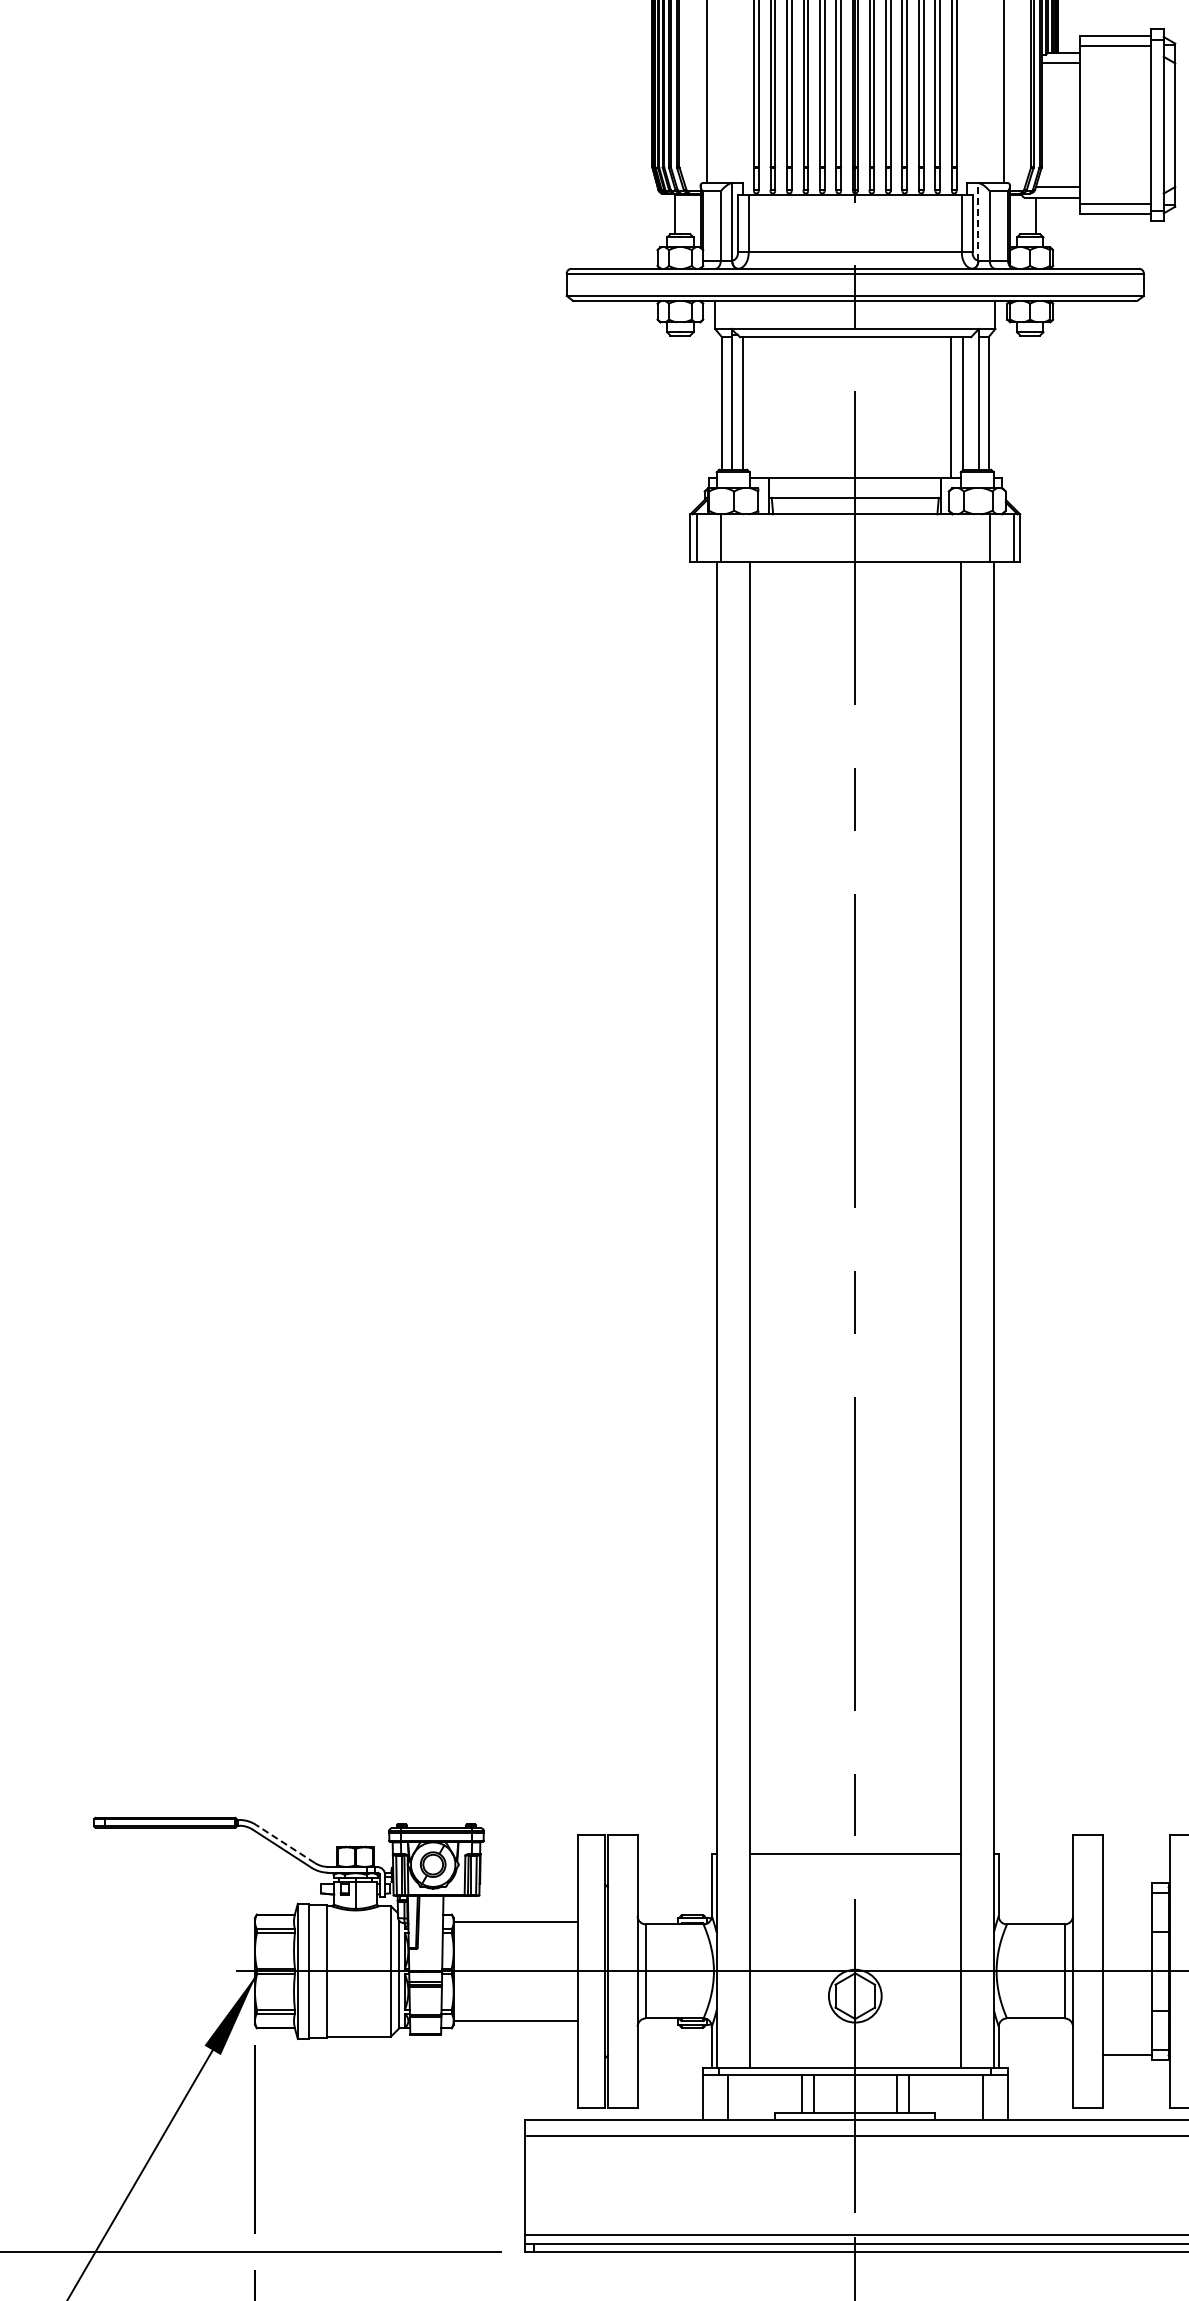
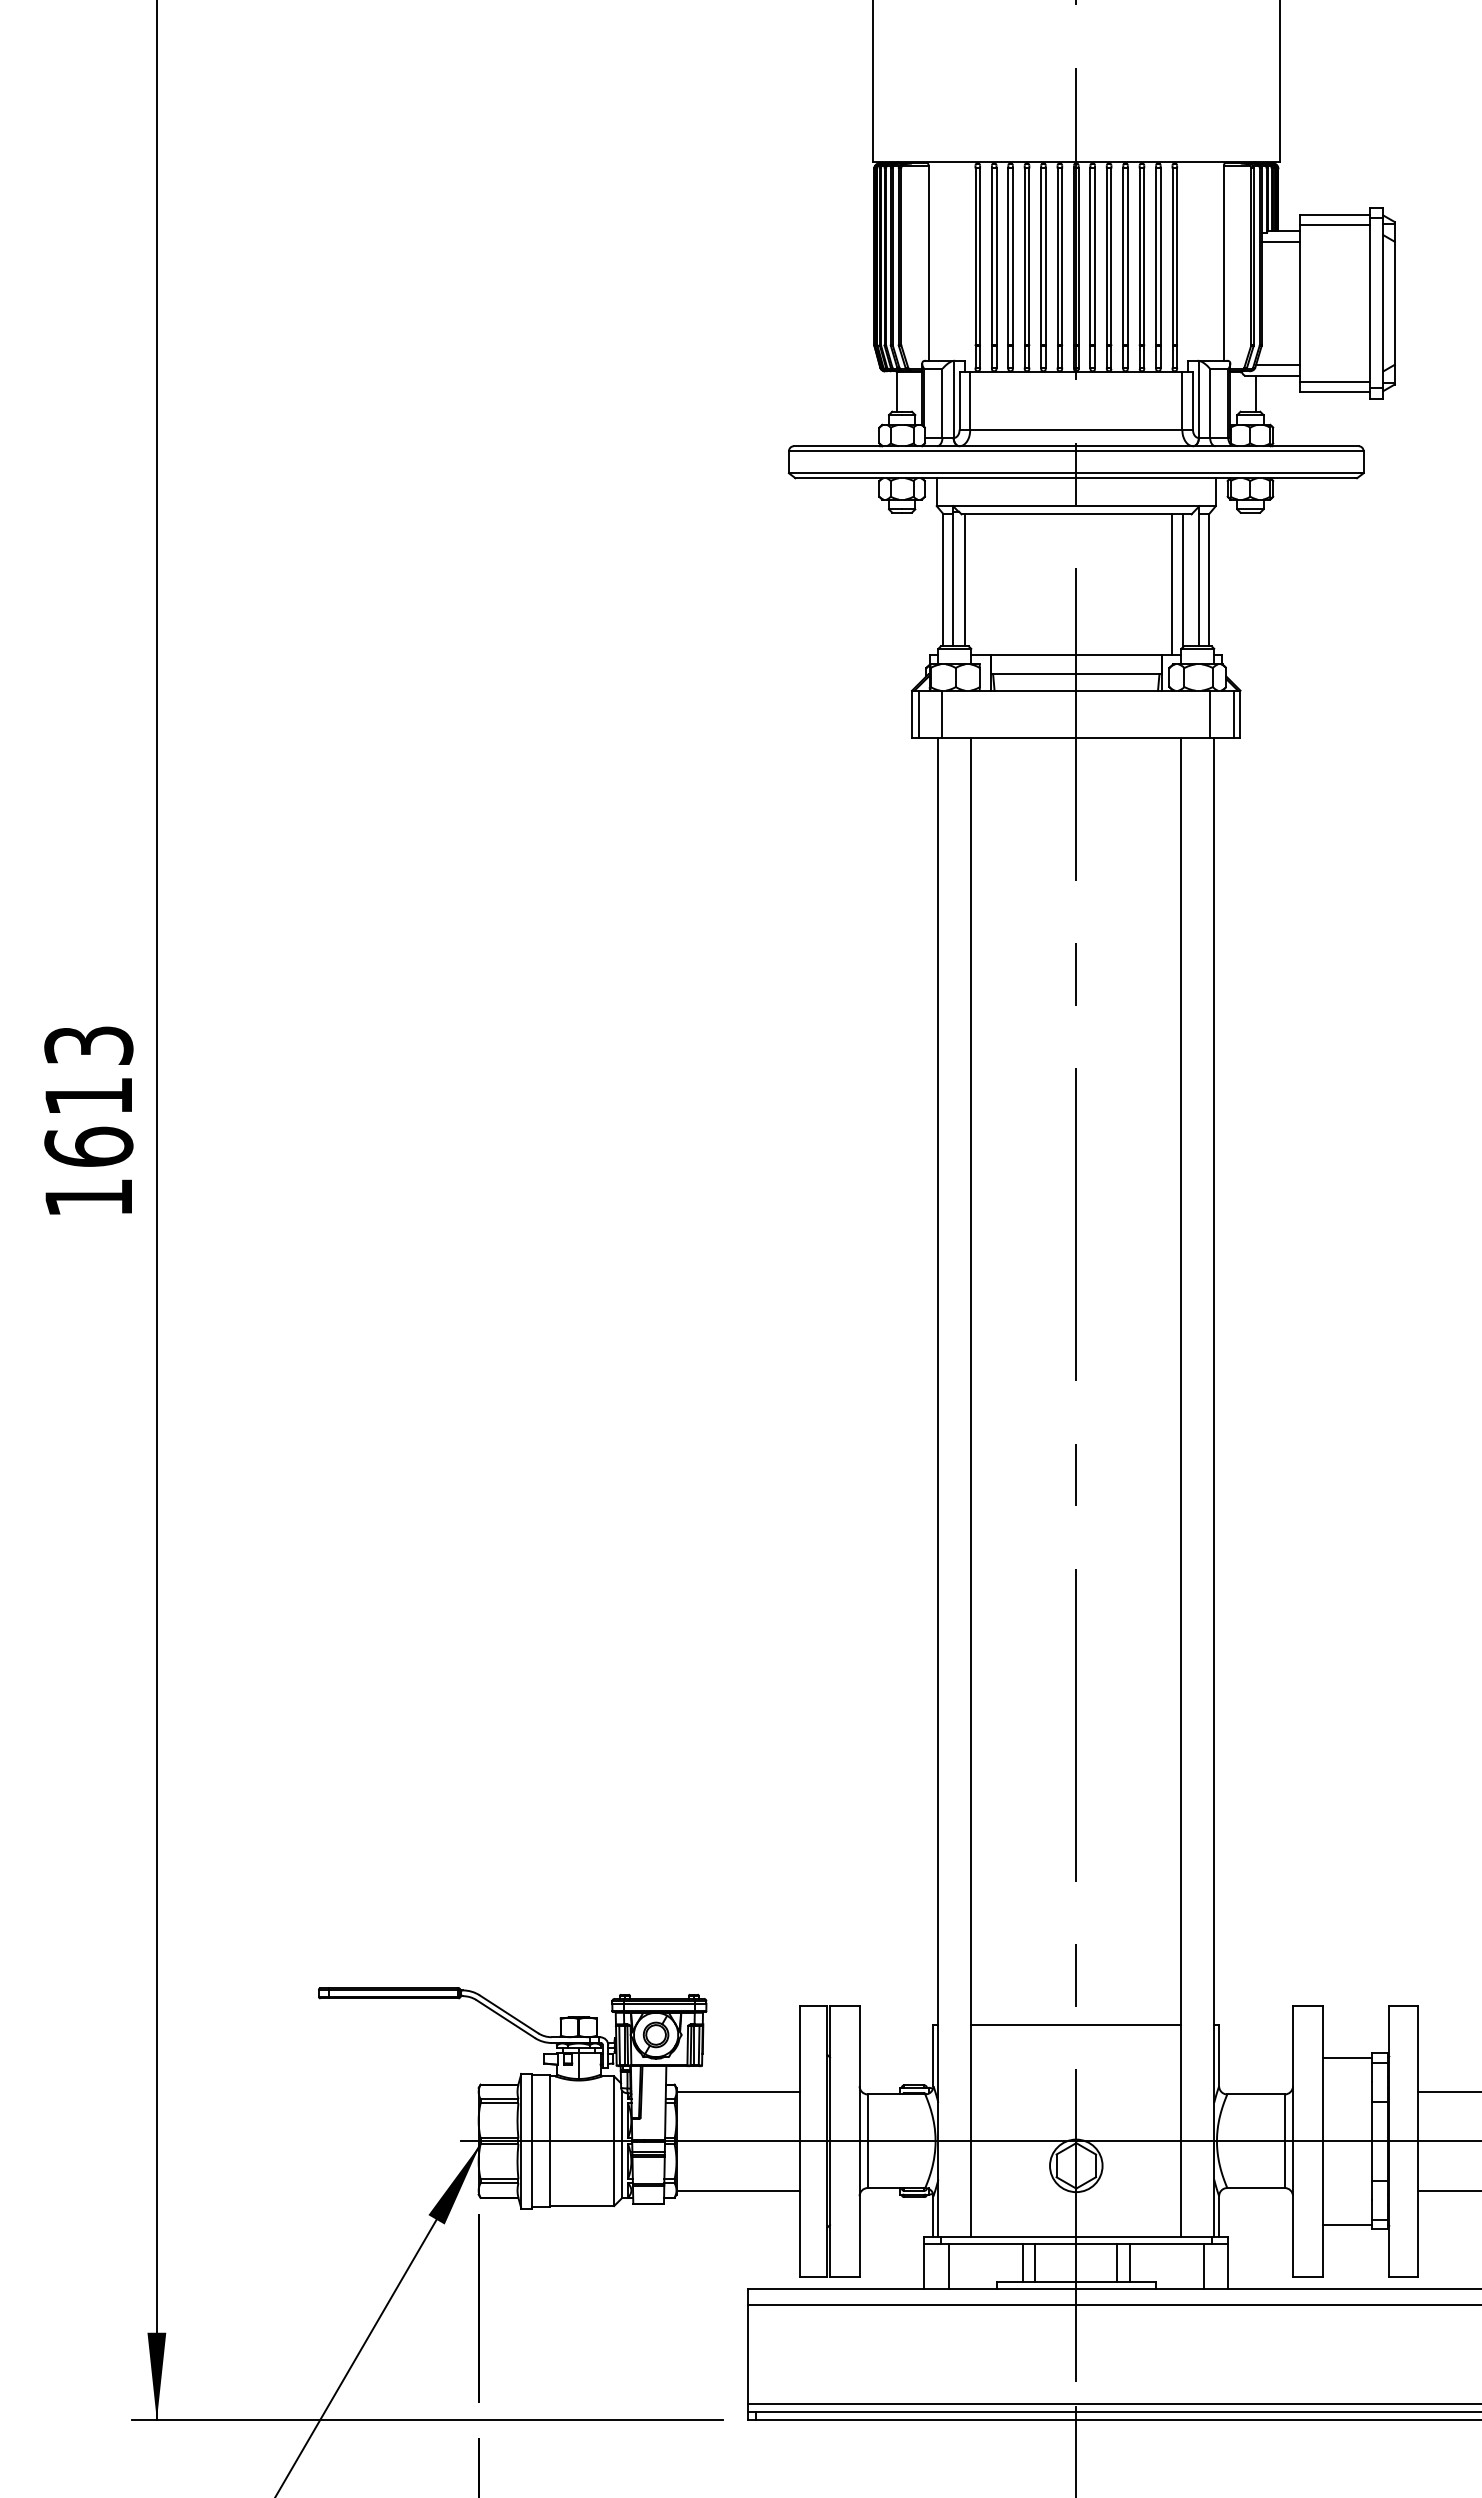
line: (978, 221) -> (1198, 399), dashed -> solid
line: (285, 1844) -> (509, 2014), dashed -> solid
line: (1126, 1887) -> (1346, 2057), added

